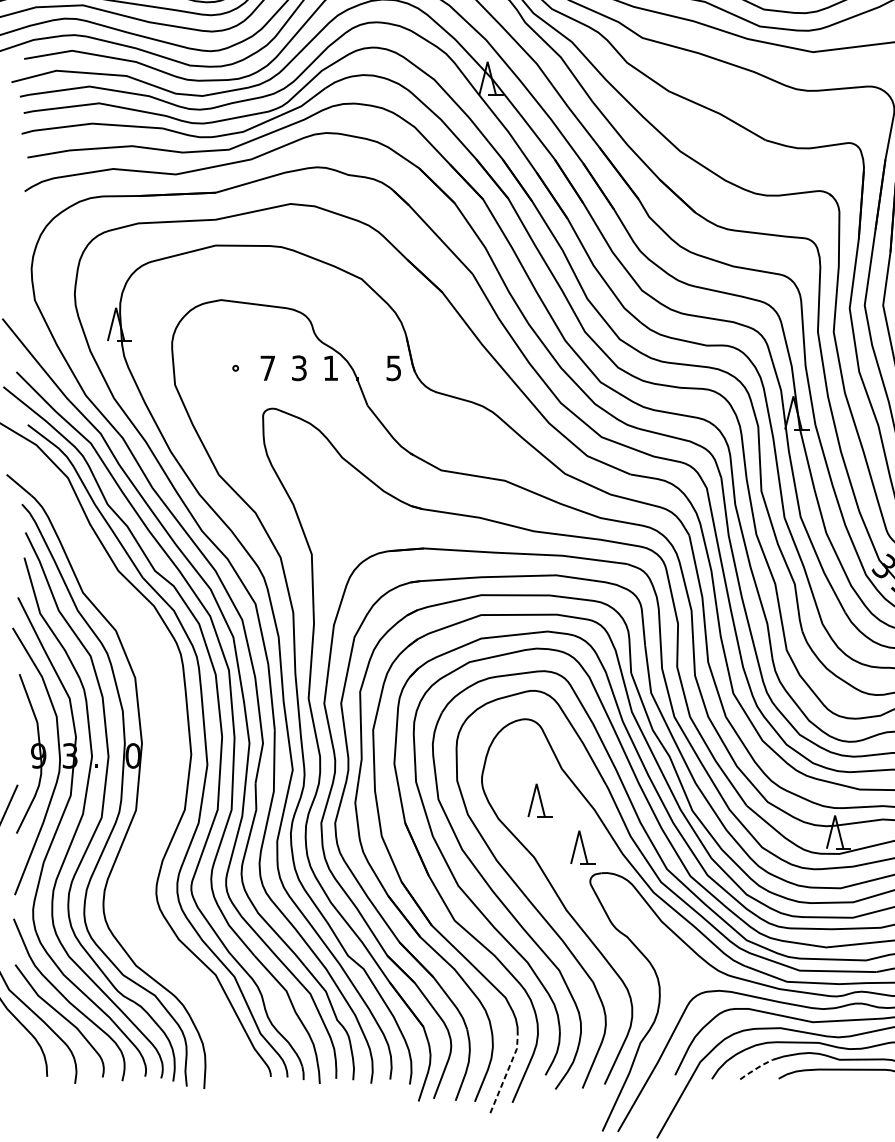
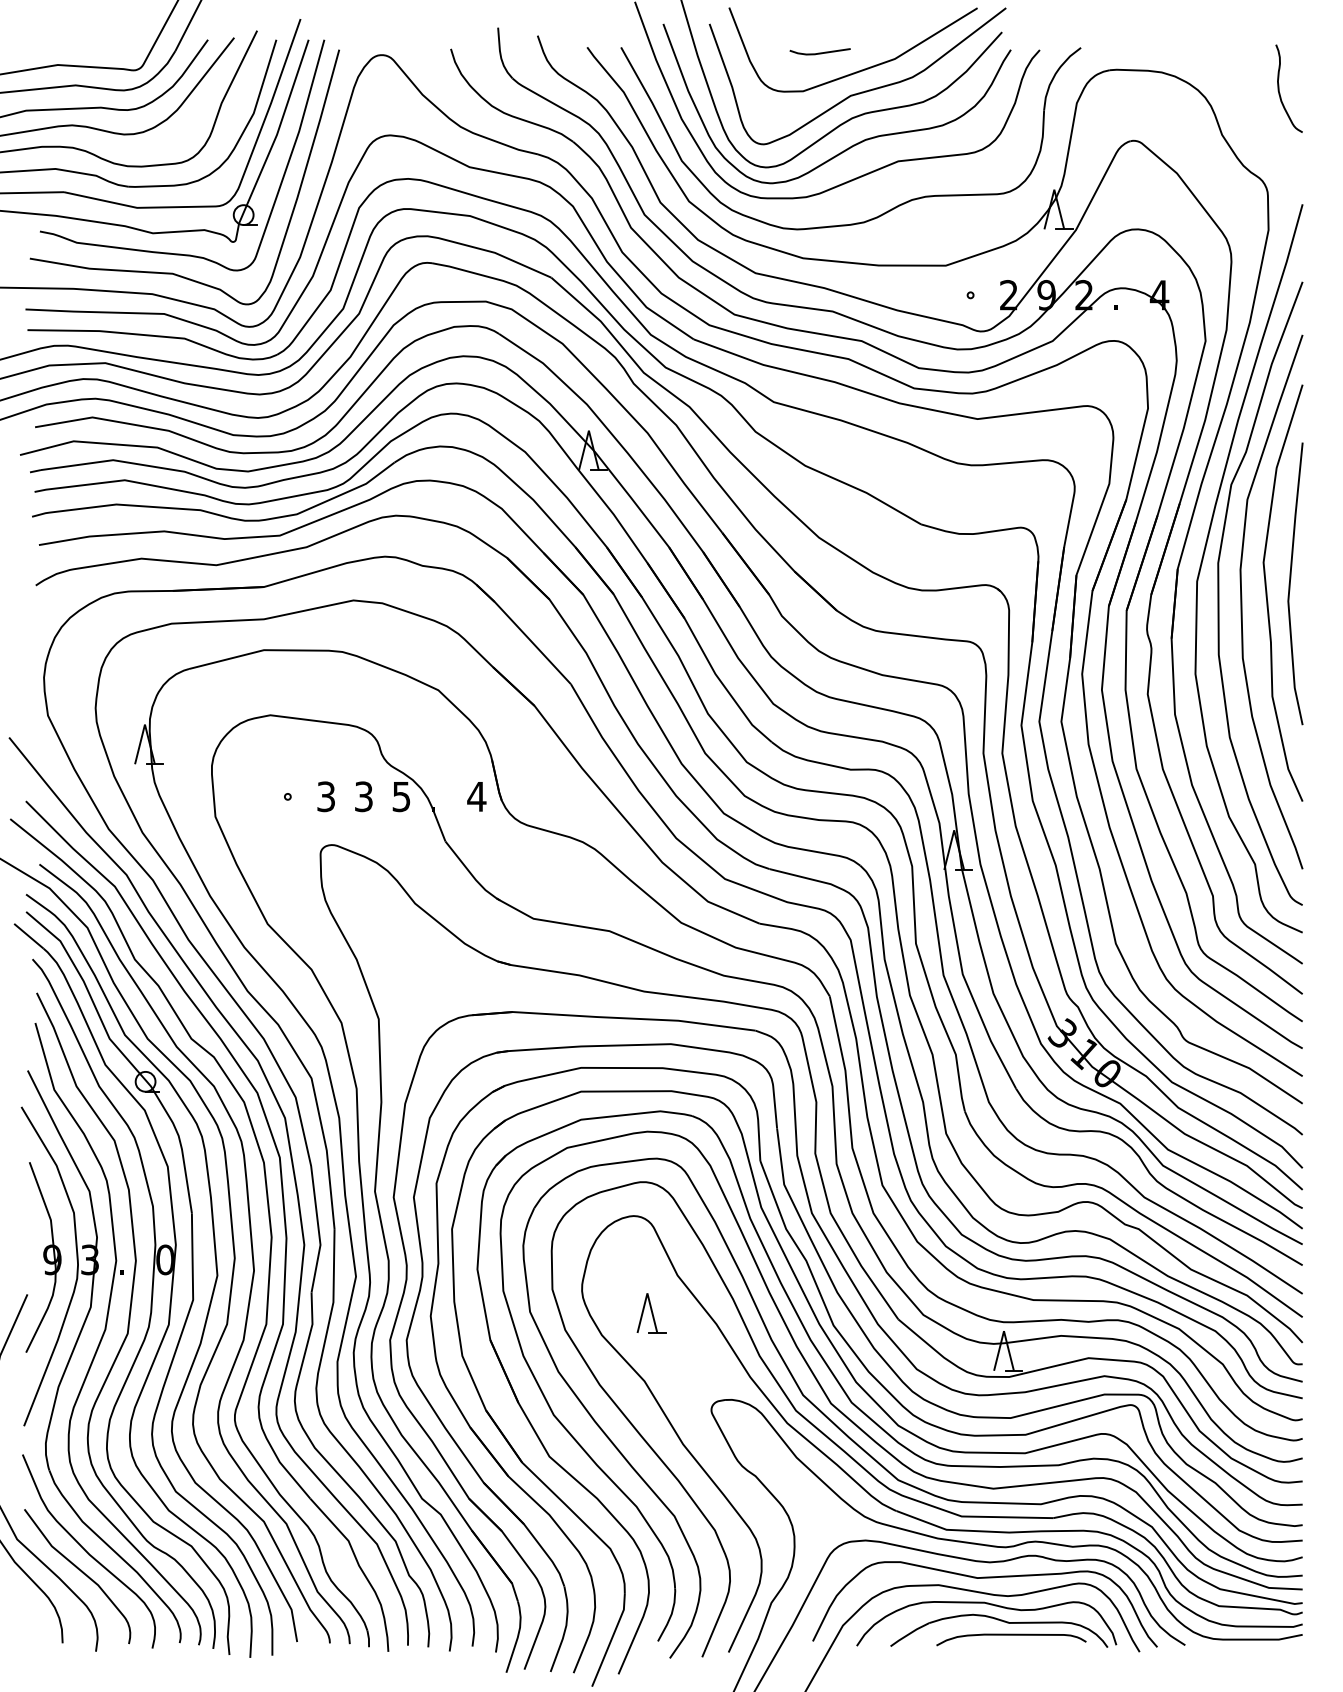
text: (267, 368) -> (325, 796), 7 -> 3
text: (330, 368) -> (401, 797), 1 -> 5
text: (393, 368) -> (476, 797), 5 -> 4
part: (155, 768) -> (191, 1274), added
part: (582, 847) -> (702, 1369), removed
line: (756, 1068) -> (909, 1633), dashed -> solid
line: (506, 1073) -> (611, 1639), dashed -> solid

